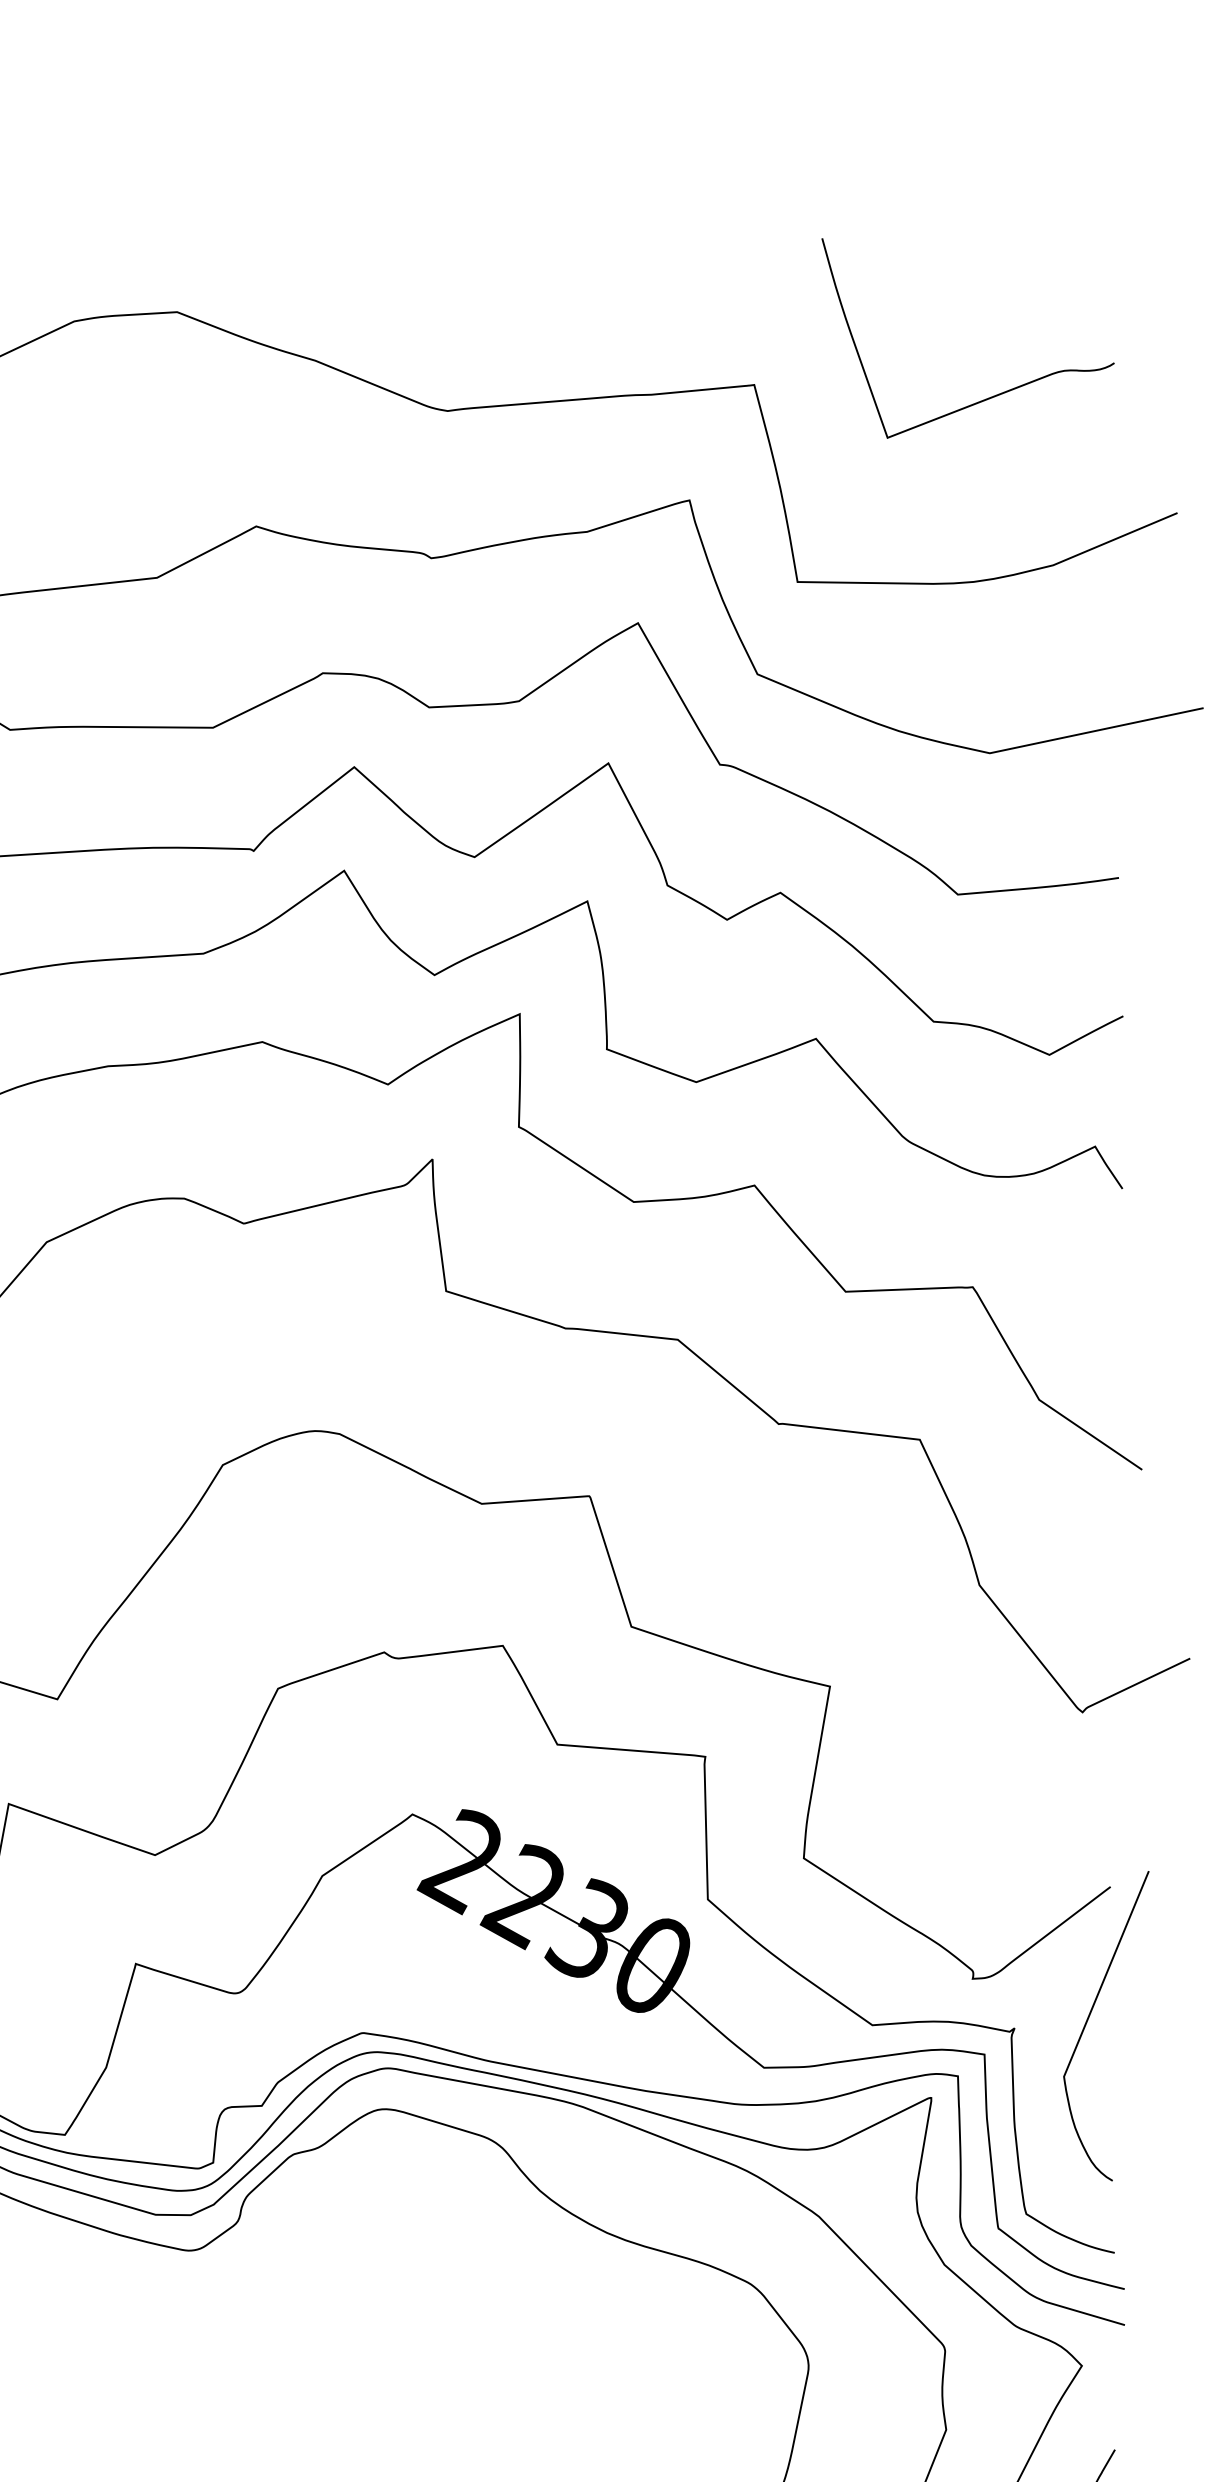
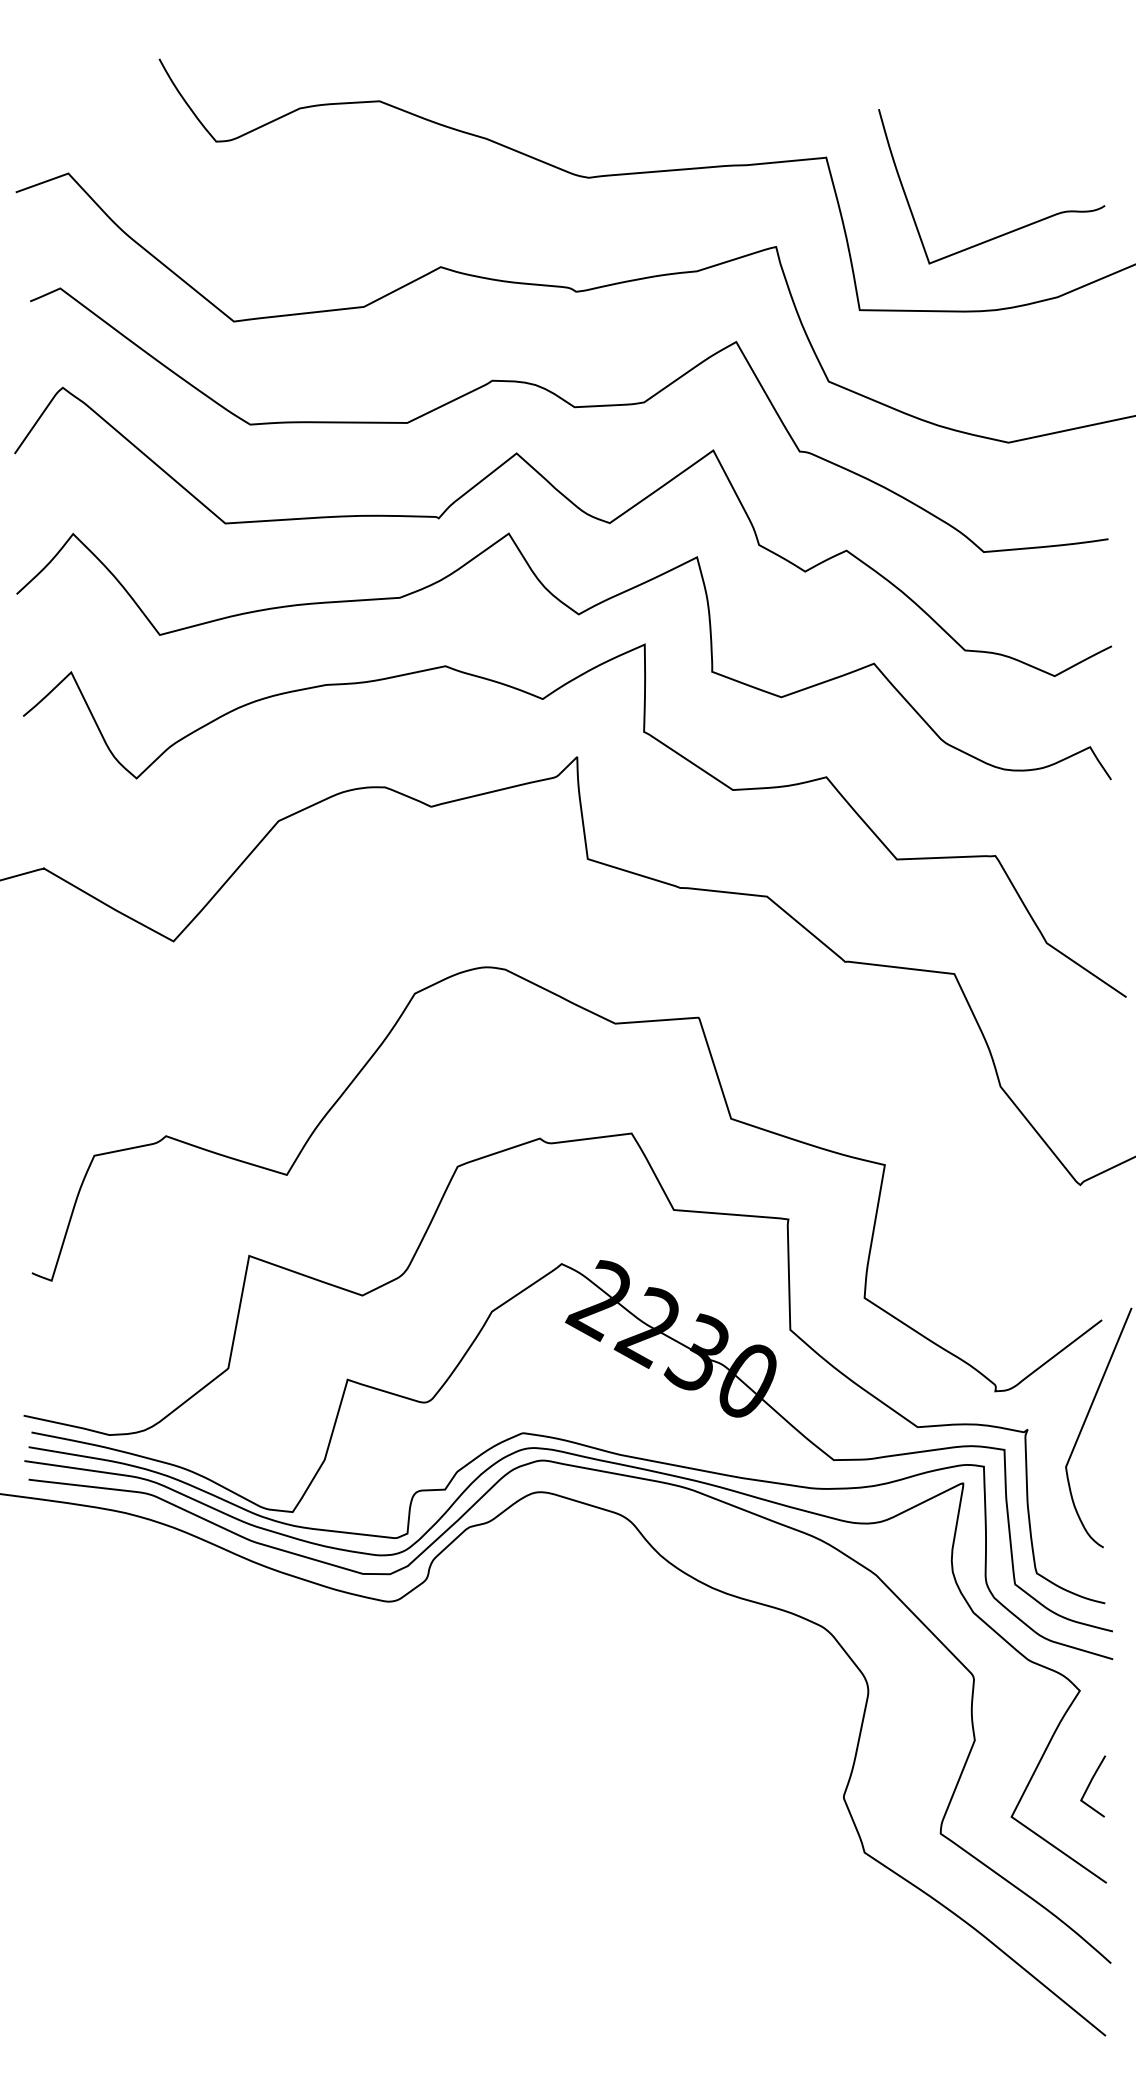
curve: (993, 395) -> (1011, 230), moved

